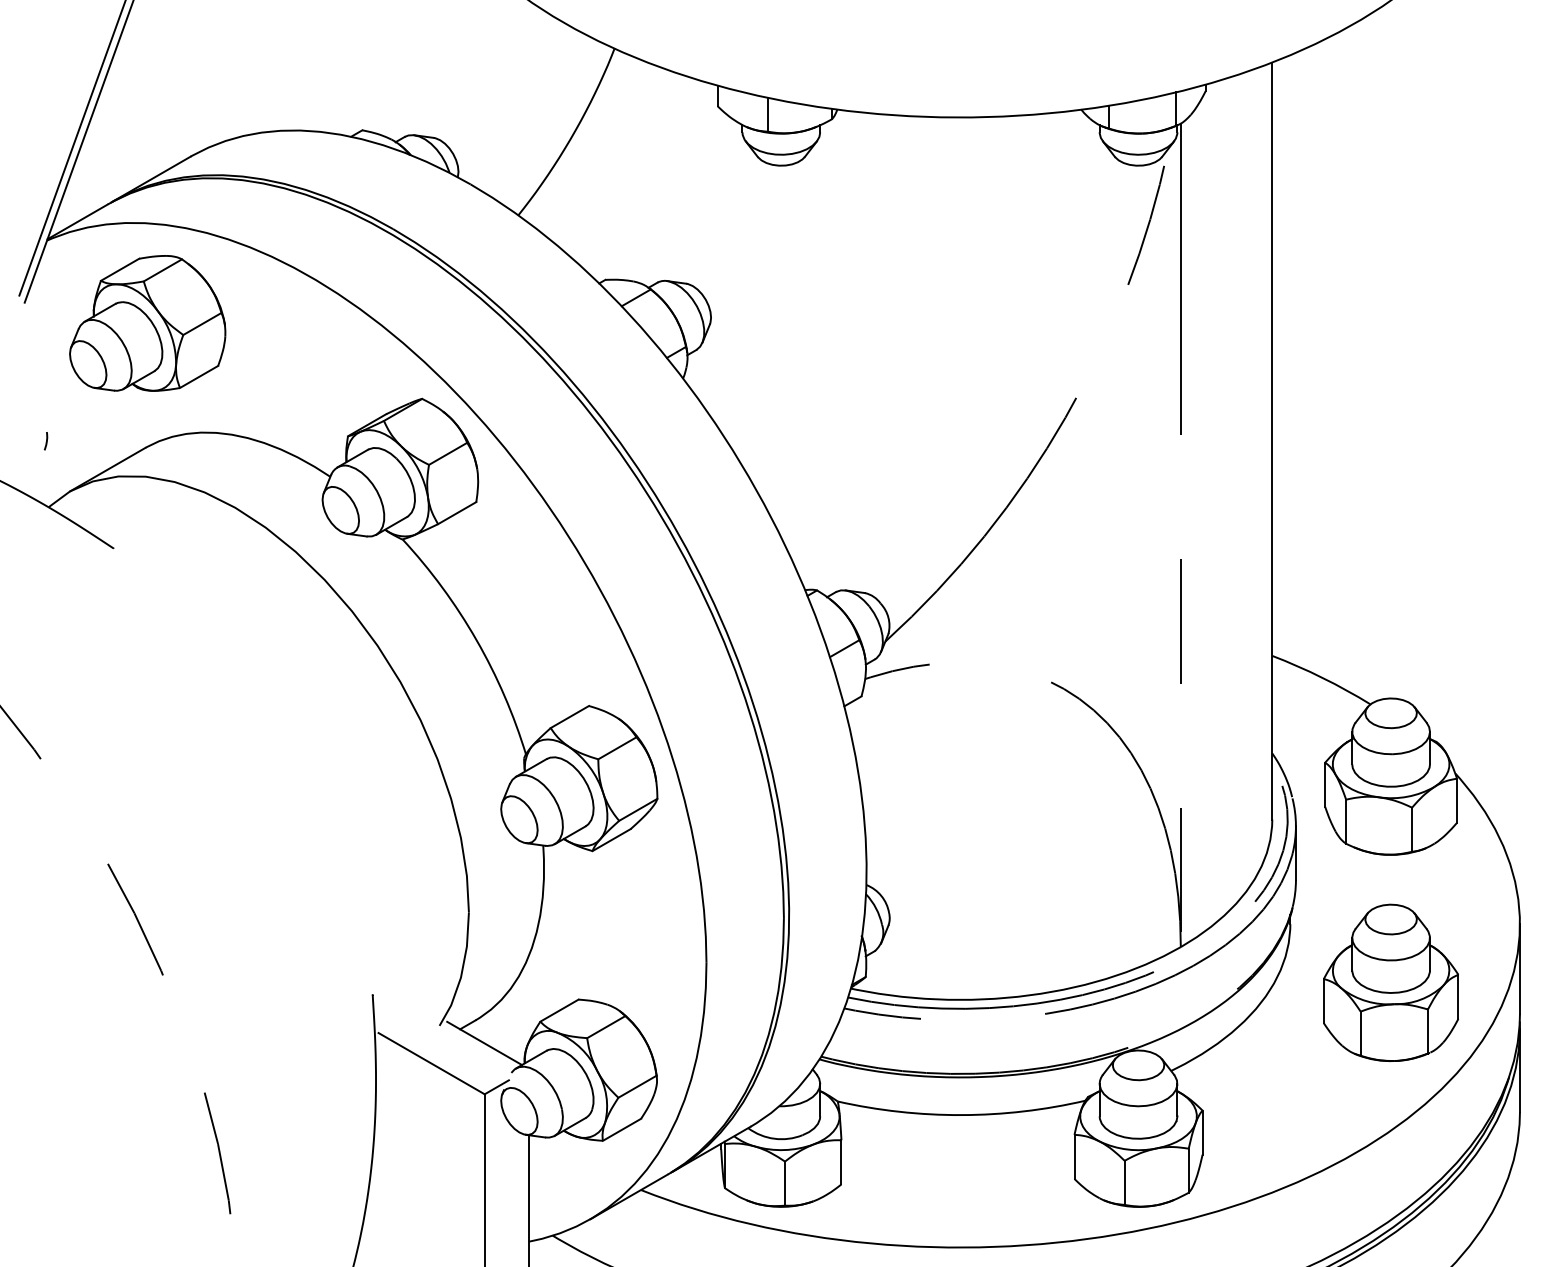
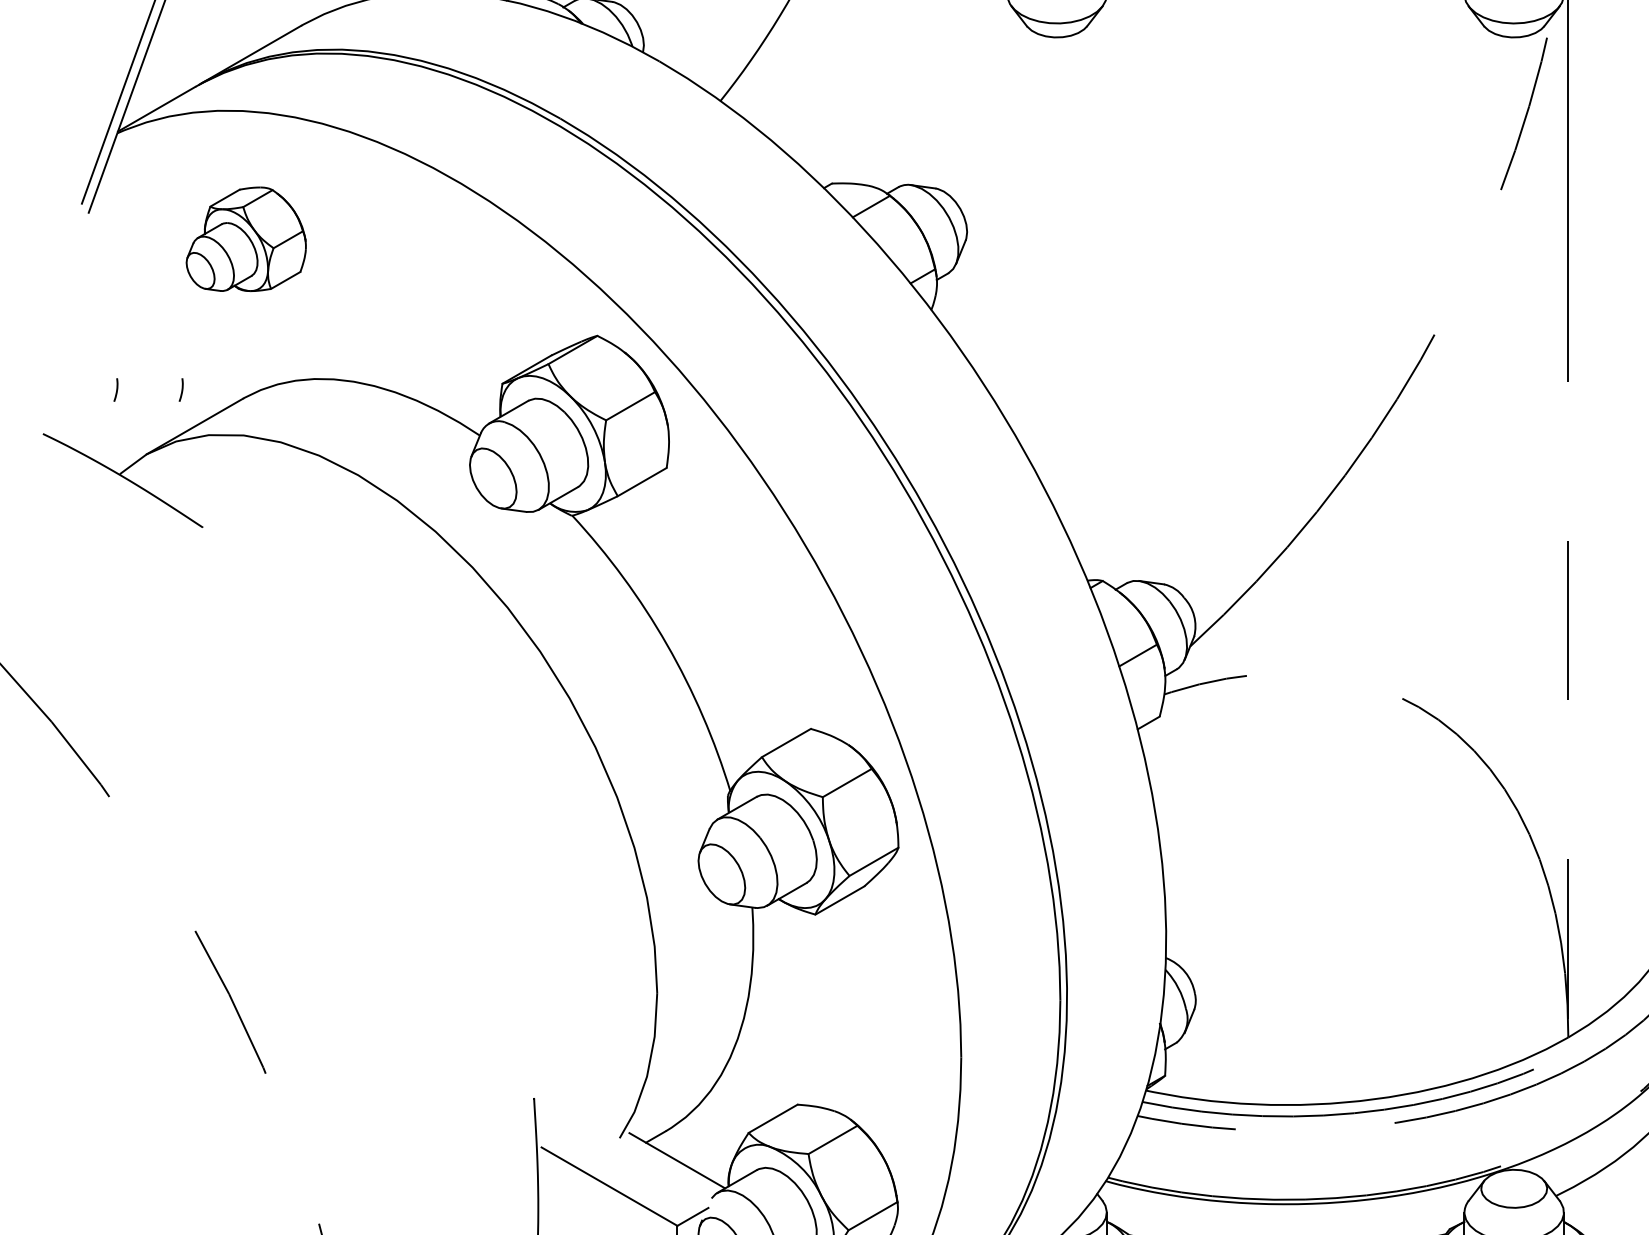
part: (147, 323) -> (245, 239), size x0.6
line: (97, 441) -> (181, 390), added

